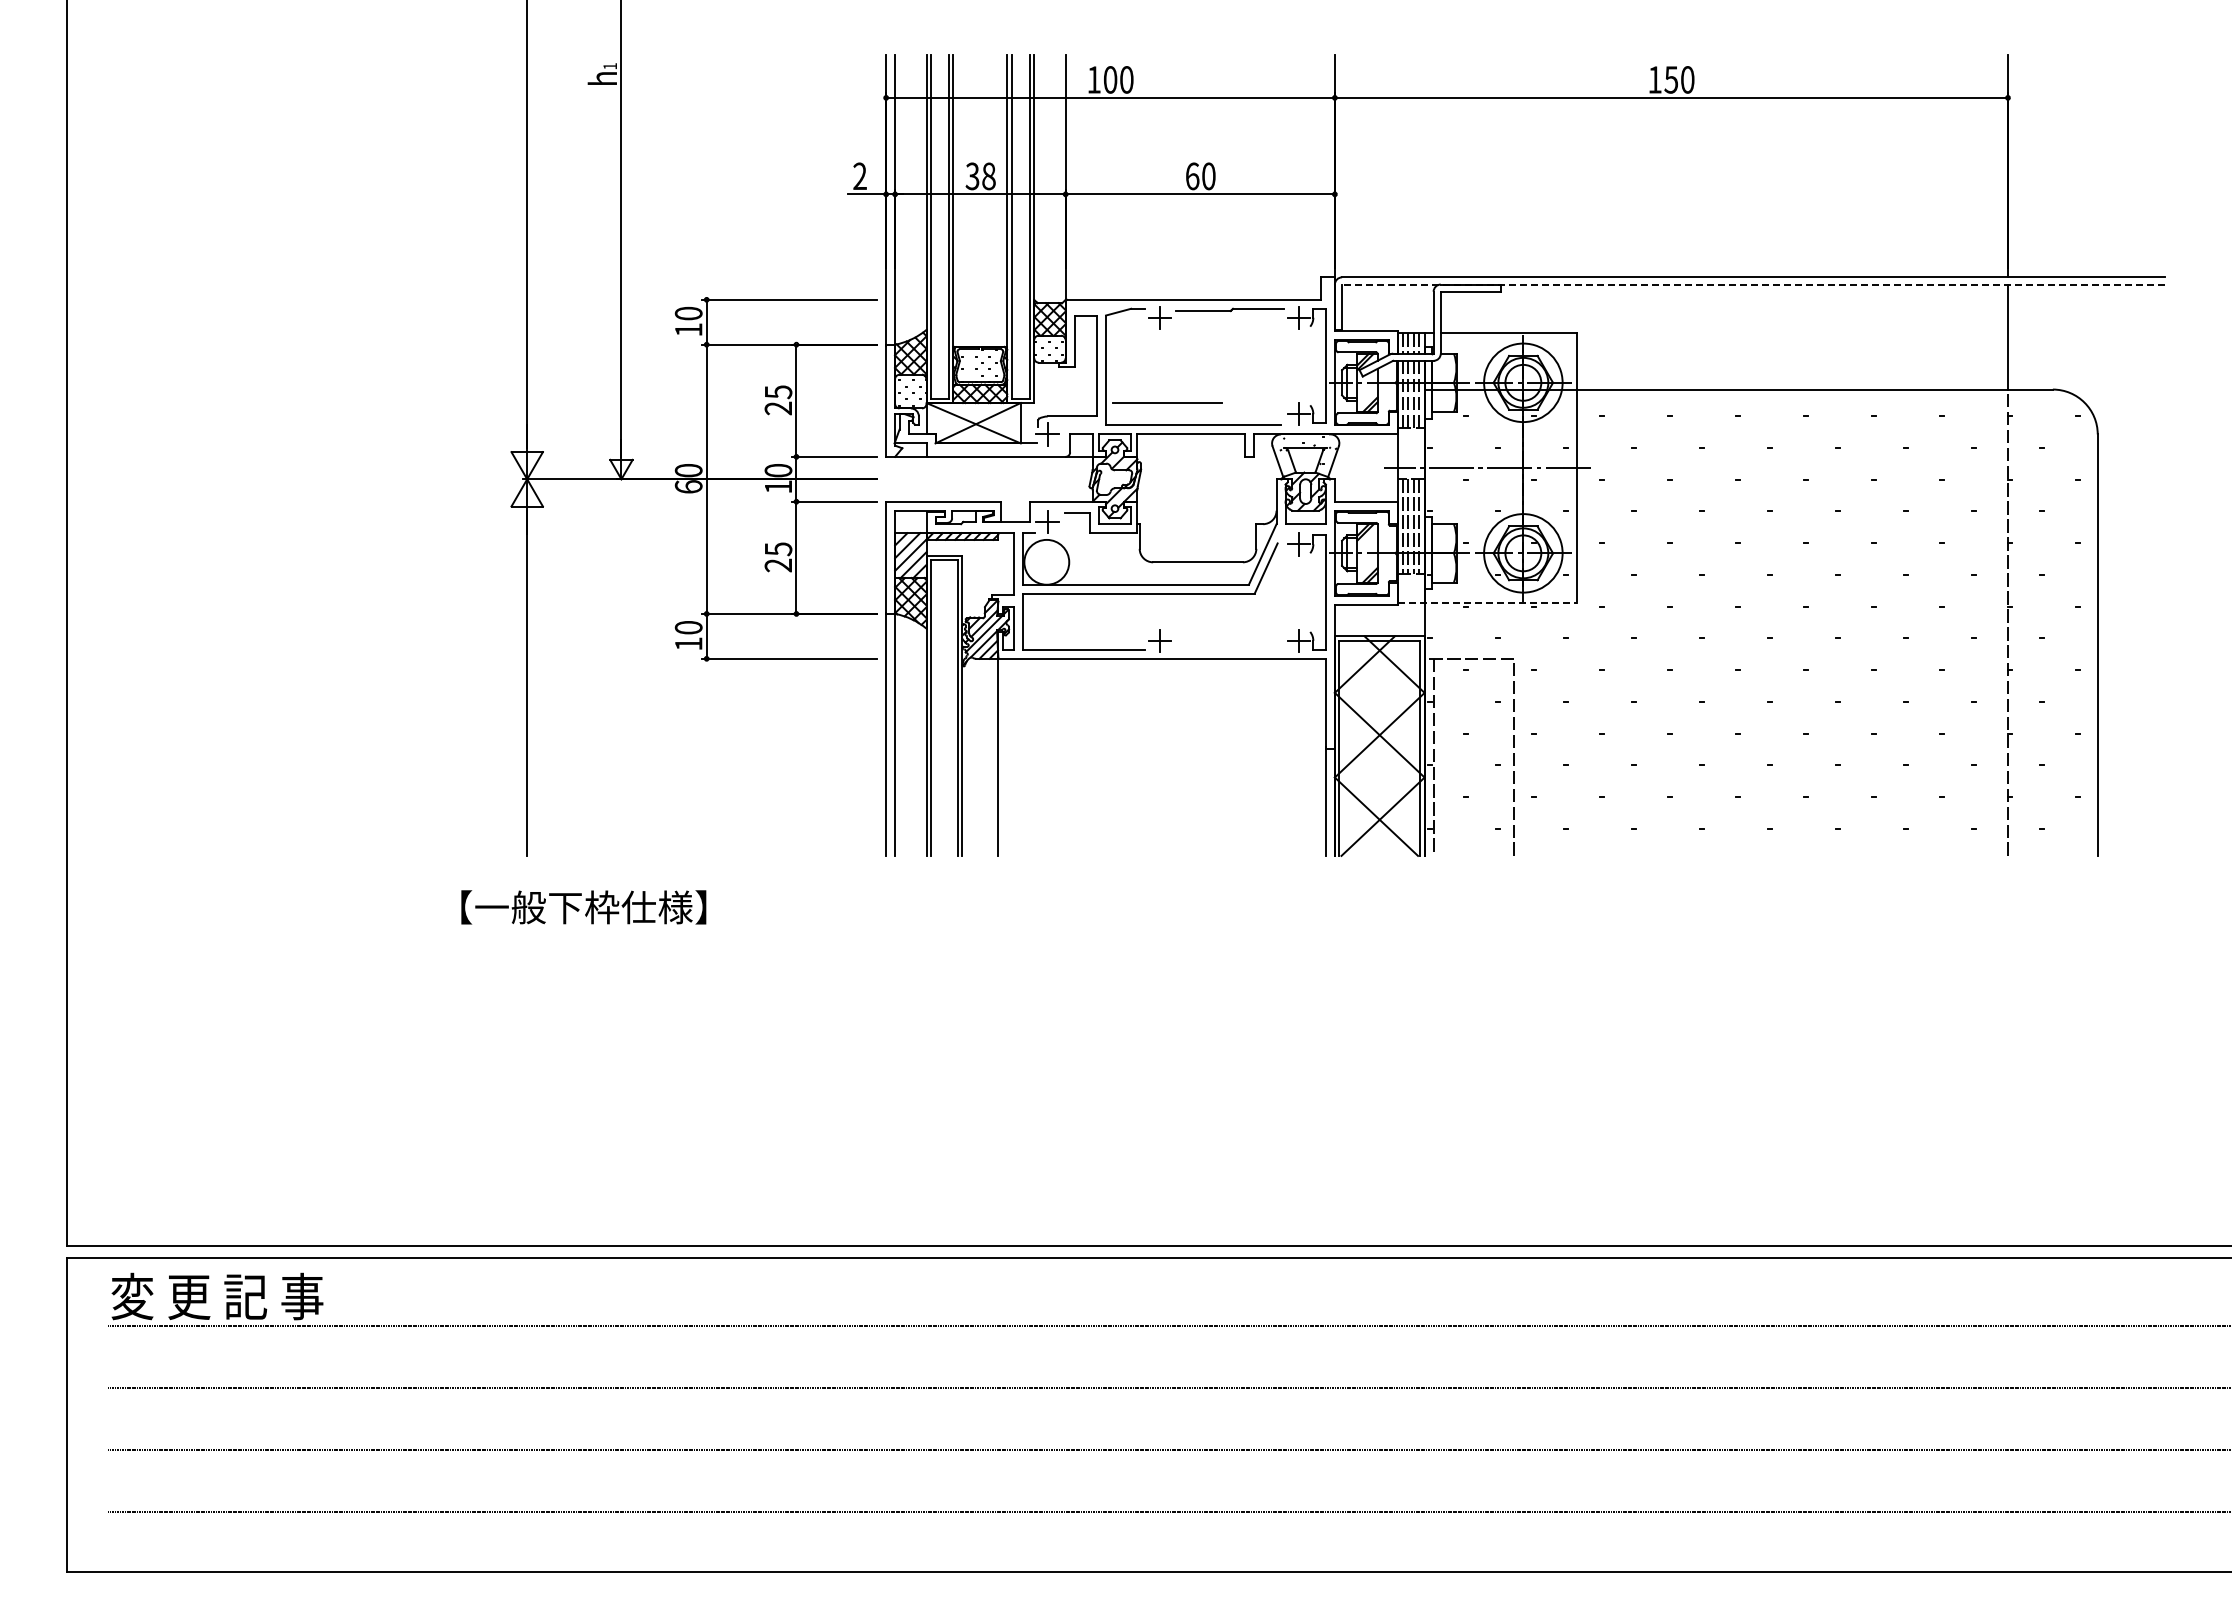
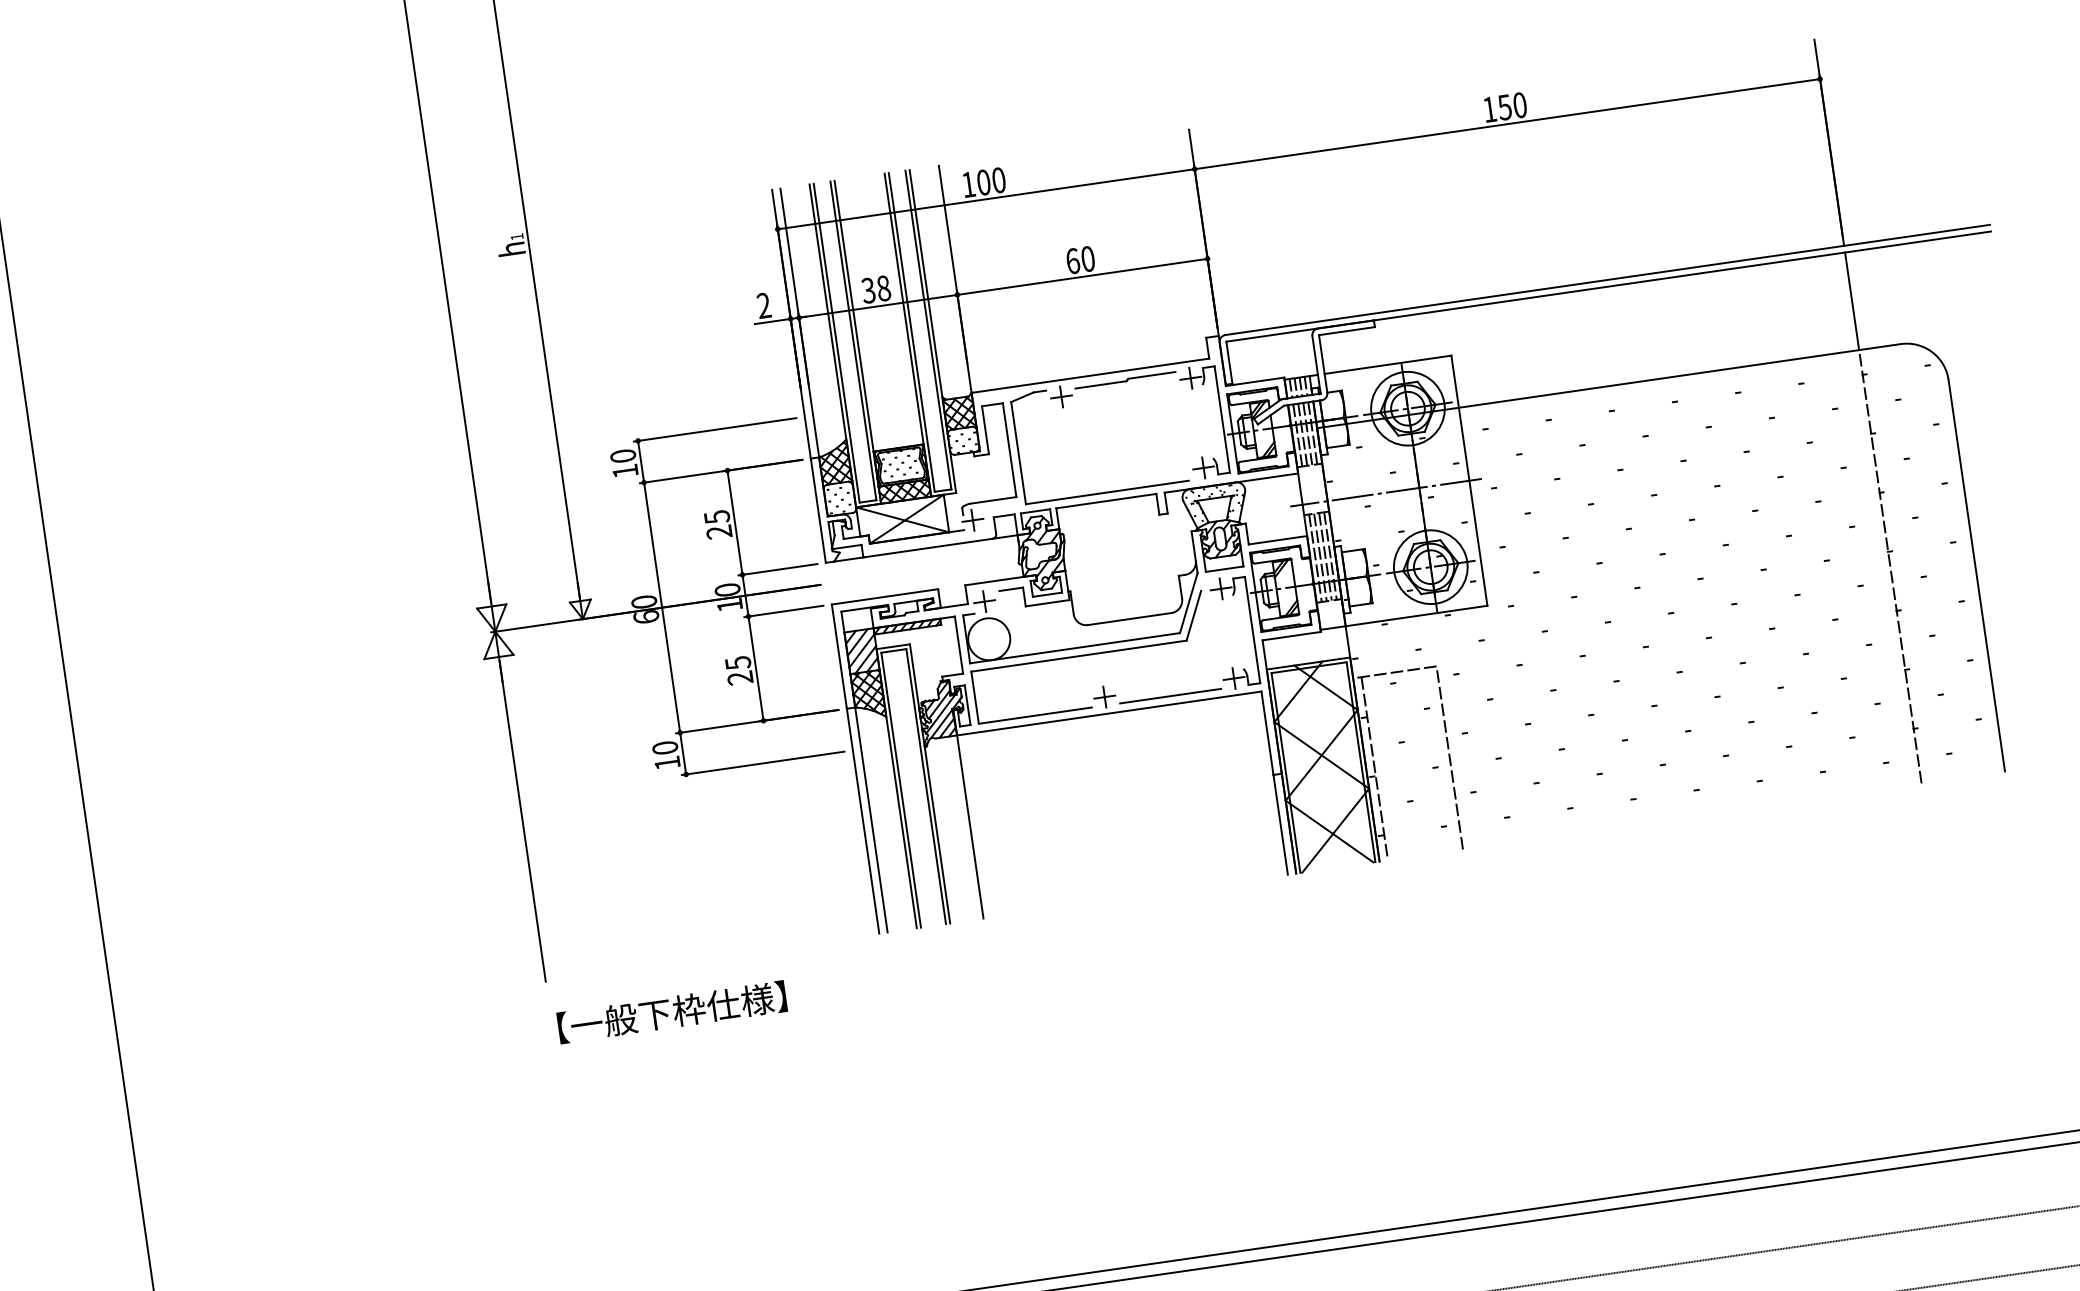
line: (1753, 284) -> (1608, 286), dashed -> solid
line: (1167, 402) -> (1170, 695), moved
line: (1487, 602) -> (1404, 617), dashed -> solid
text: (583, 907) -> (671, 1012), moved

